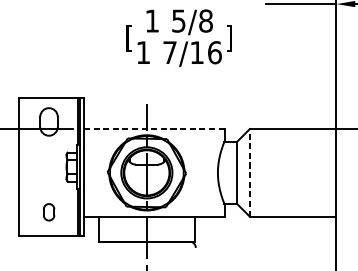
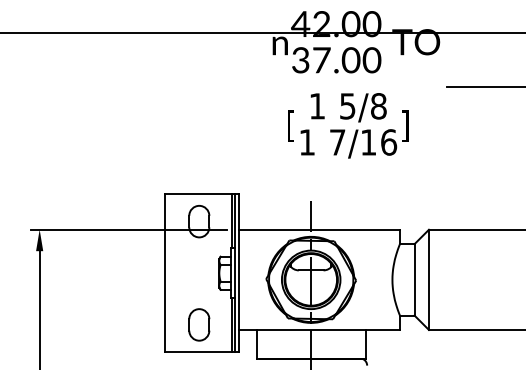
line: (154, 128) -> (319, 229), dashed -> solid
line: (249, 172) -> (428, 279), dashed -> solid
part: (49, 211) -> (199, 324), size x1.67

